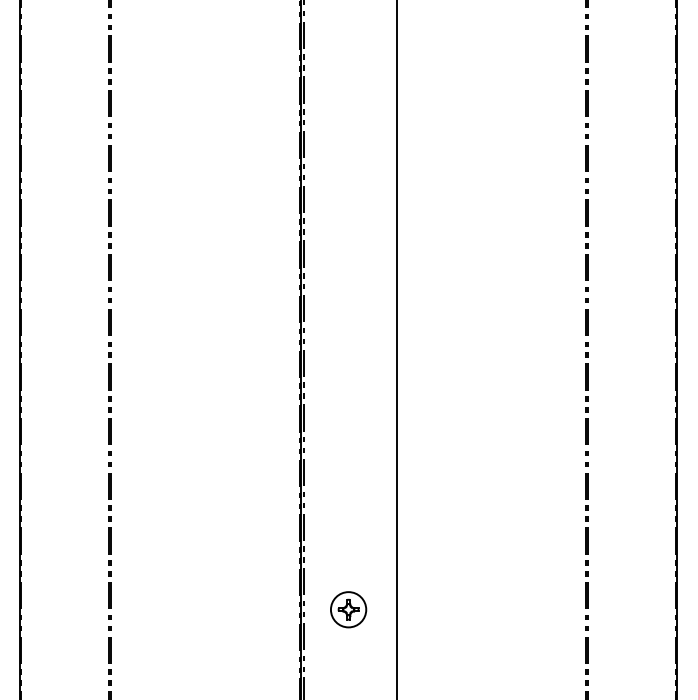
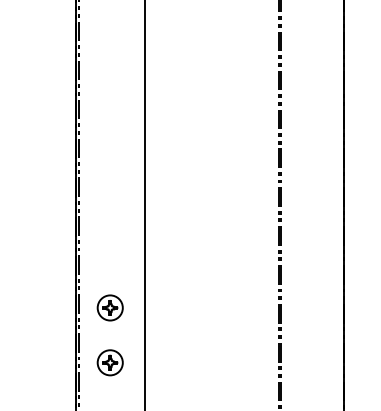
part: (348, 532) -> (110, 307), added

